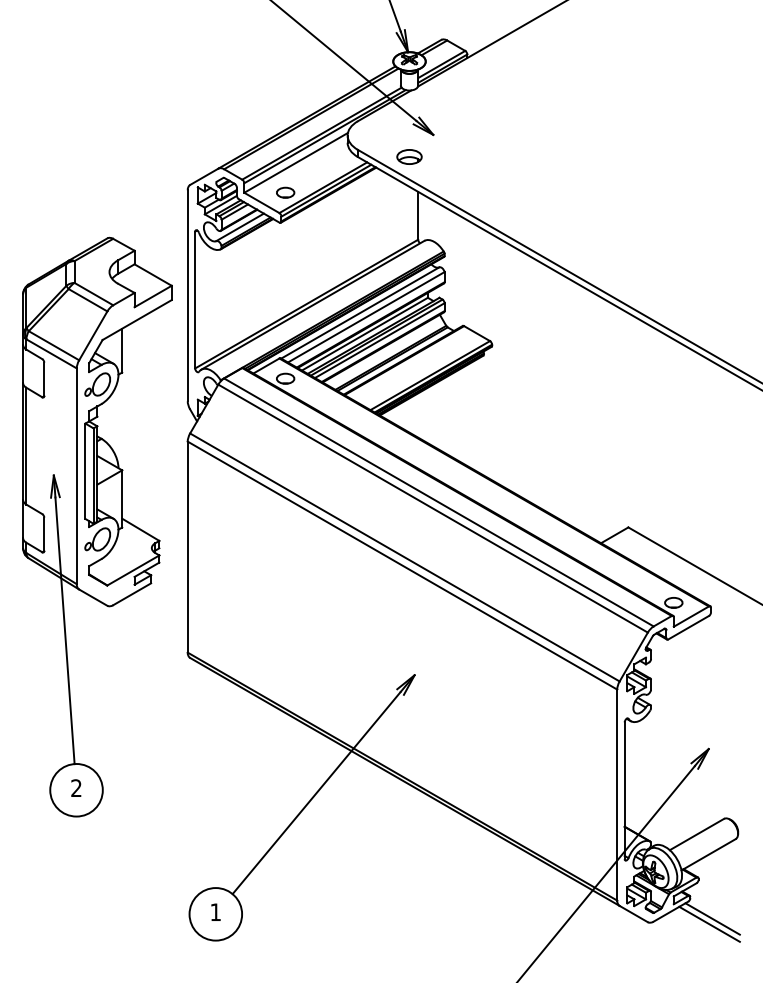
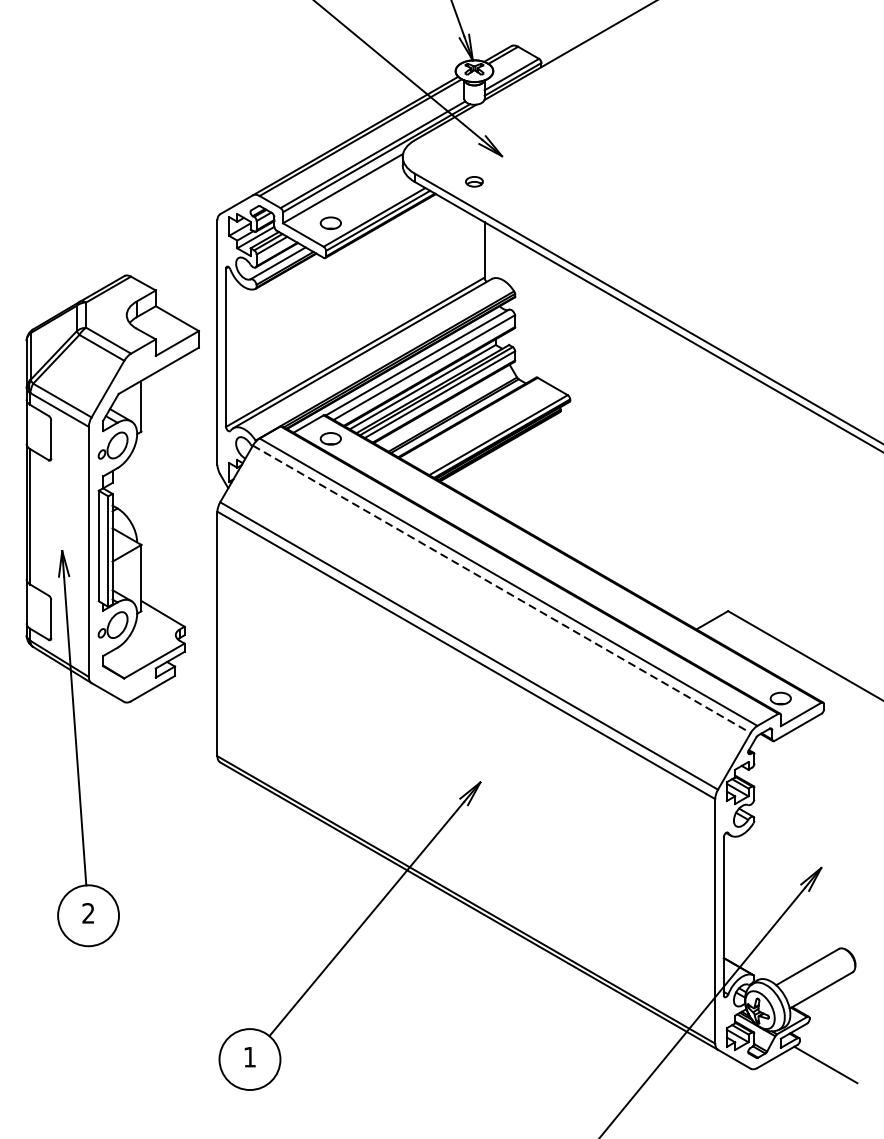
part: (409, 156) -> (474, 181), size x0.6
line: (433, 508) -> (502, 589), solid -> dashed
line: (709, 923) -> (822, 1070), removed

